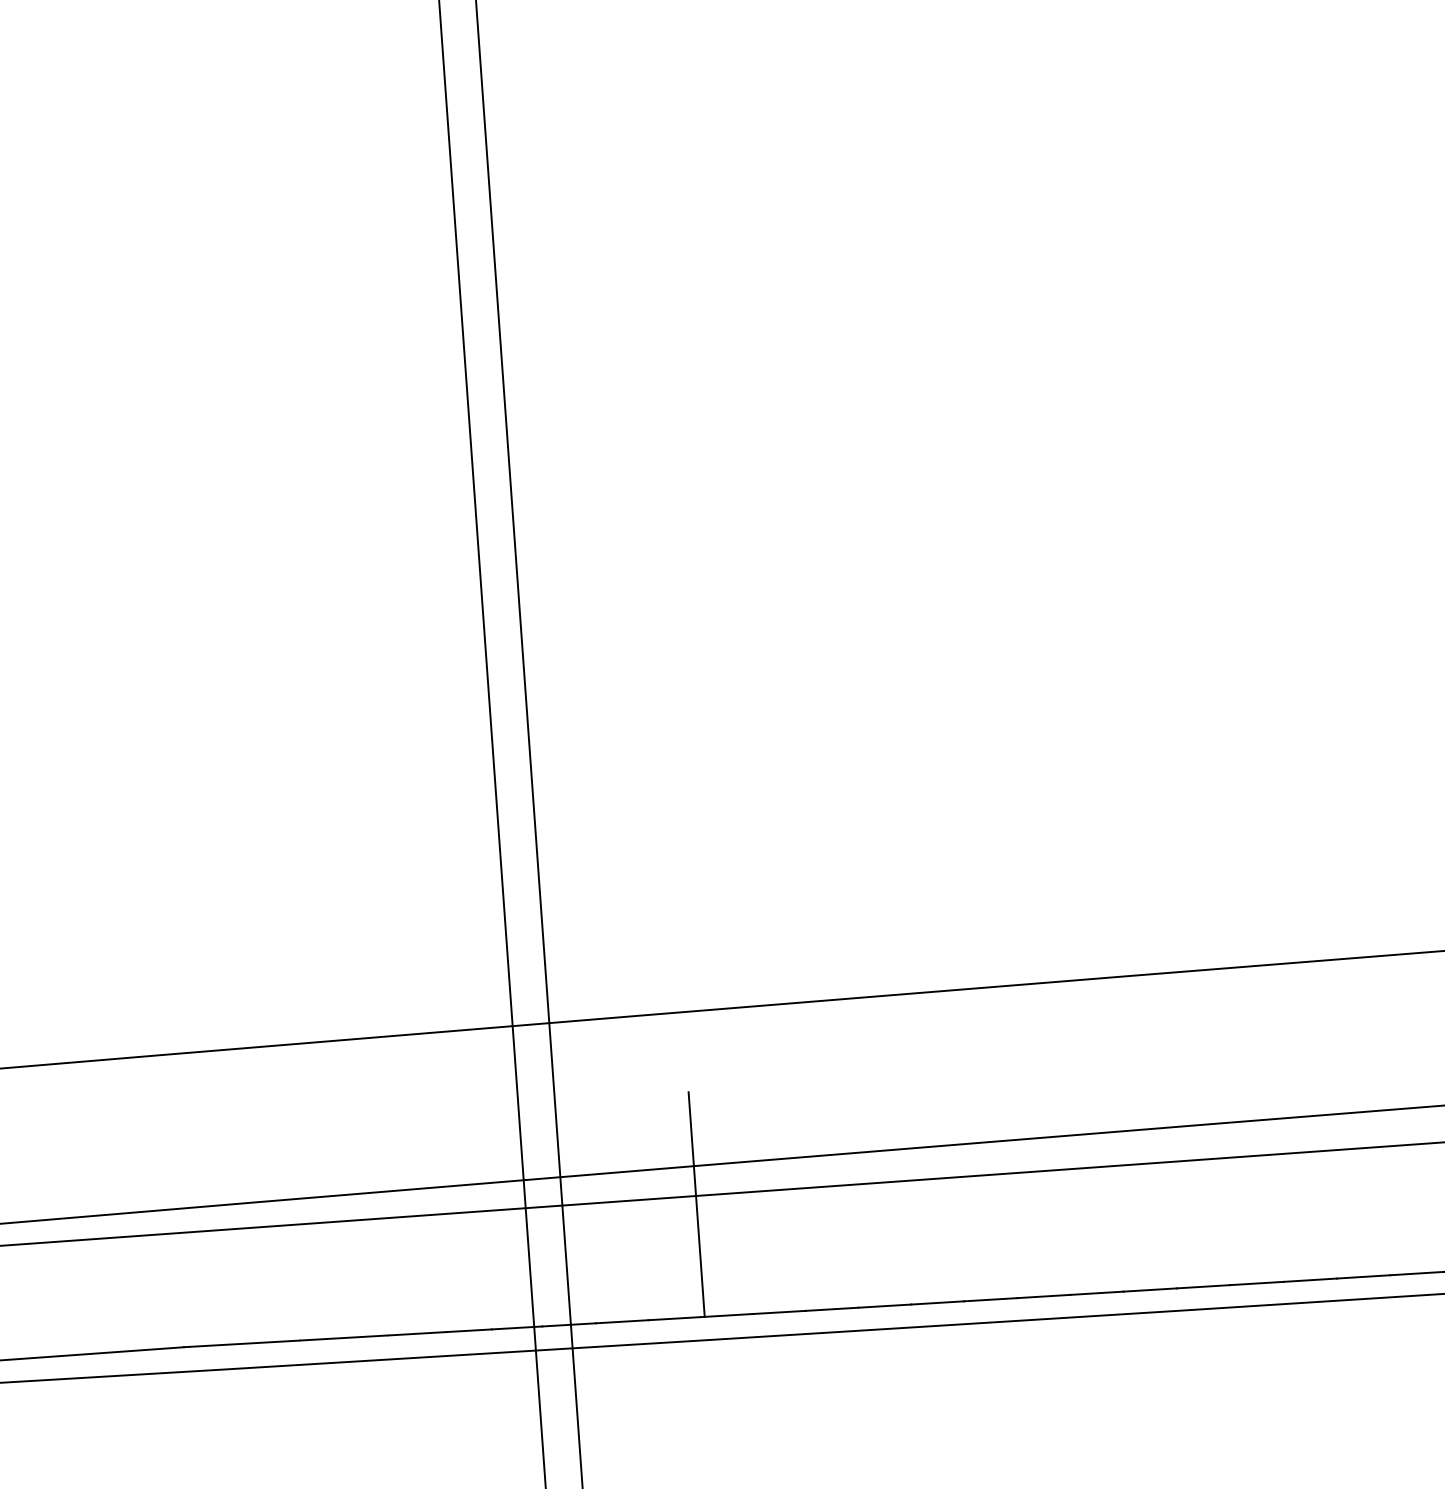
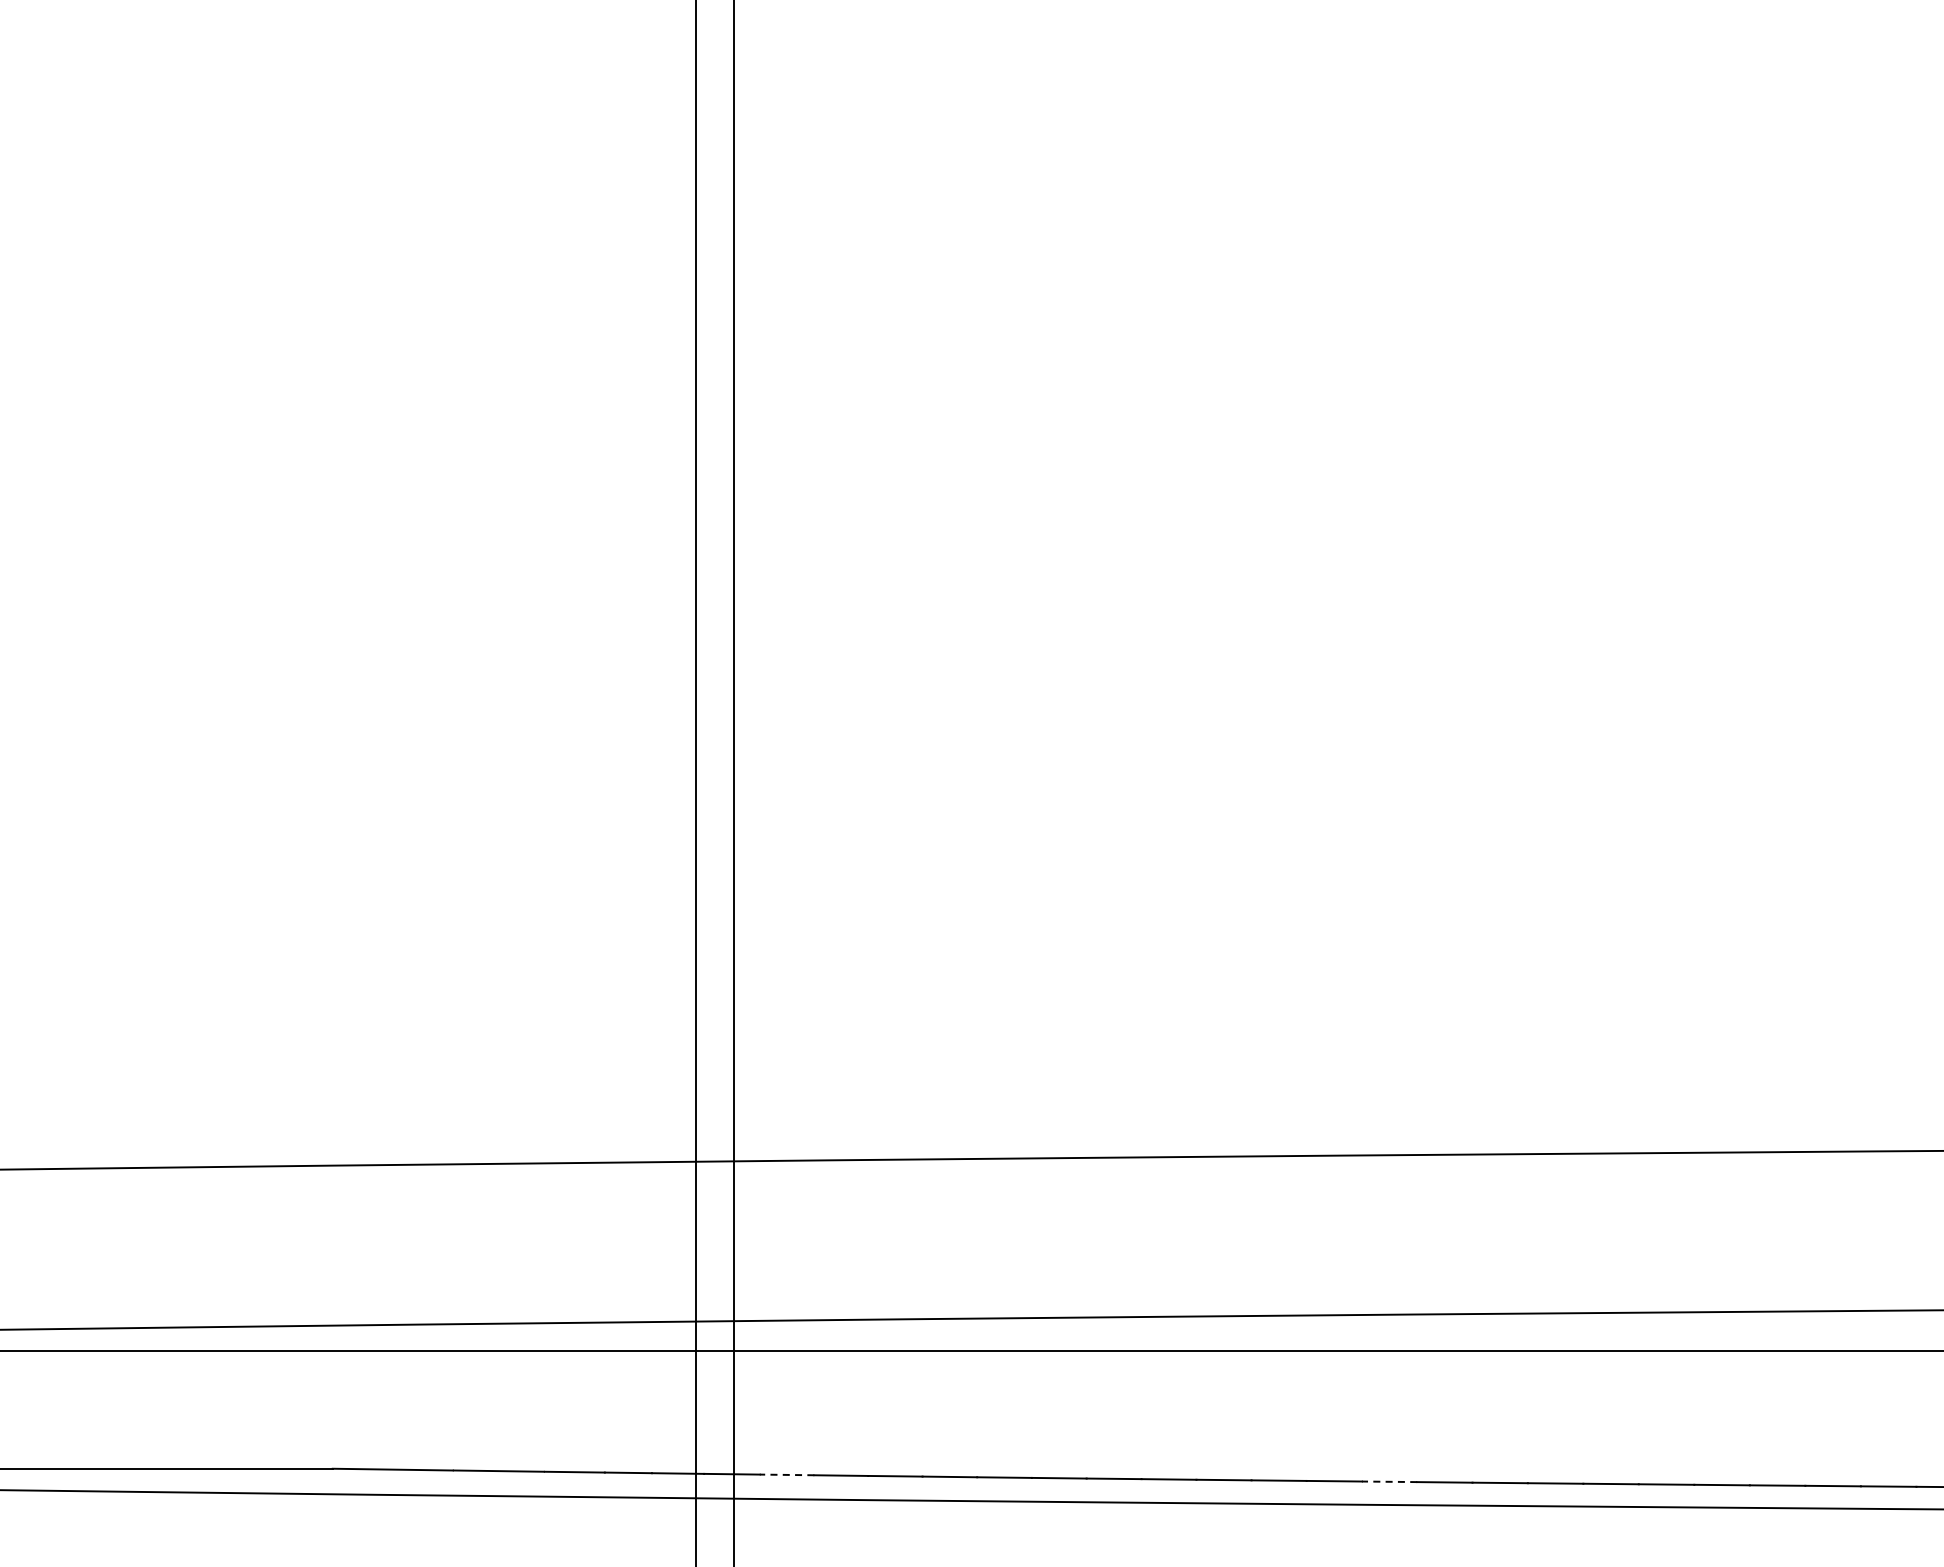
line: (696, 1204) -> (872, 1359), removed
line: (1203, 1286) -> (1389, 1481), solid -> dashed
line: (621, 1321) -> (786, 1474), solid -> dashed

